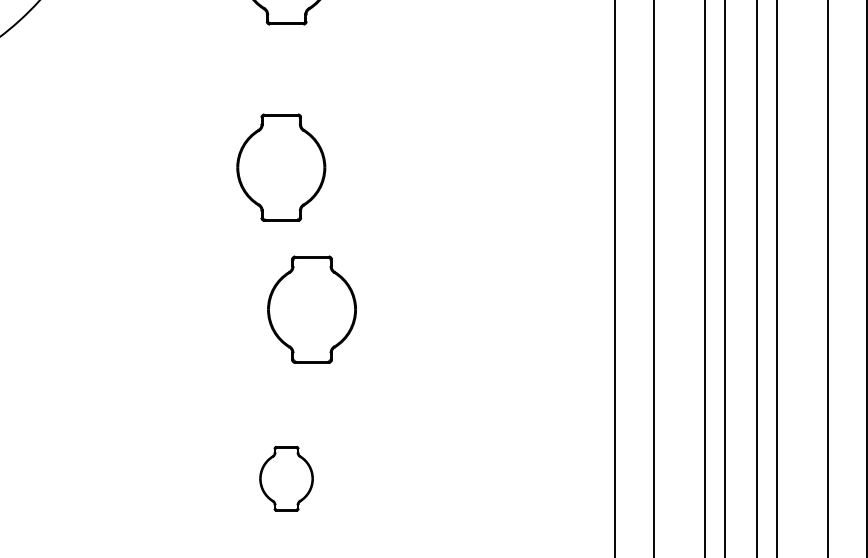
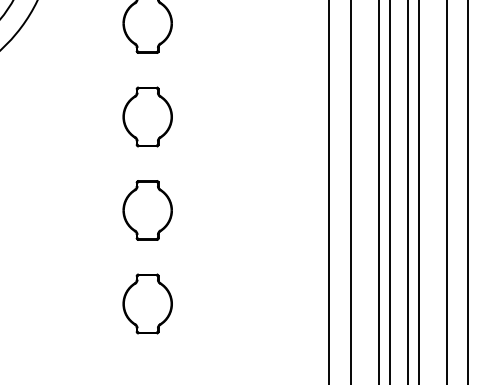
part: (280, 166) -> (147, 116), moved
part: (311, 309) -> (147, 210), moved
part: (286, 477) -> (147, 303), size x1.67

